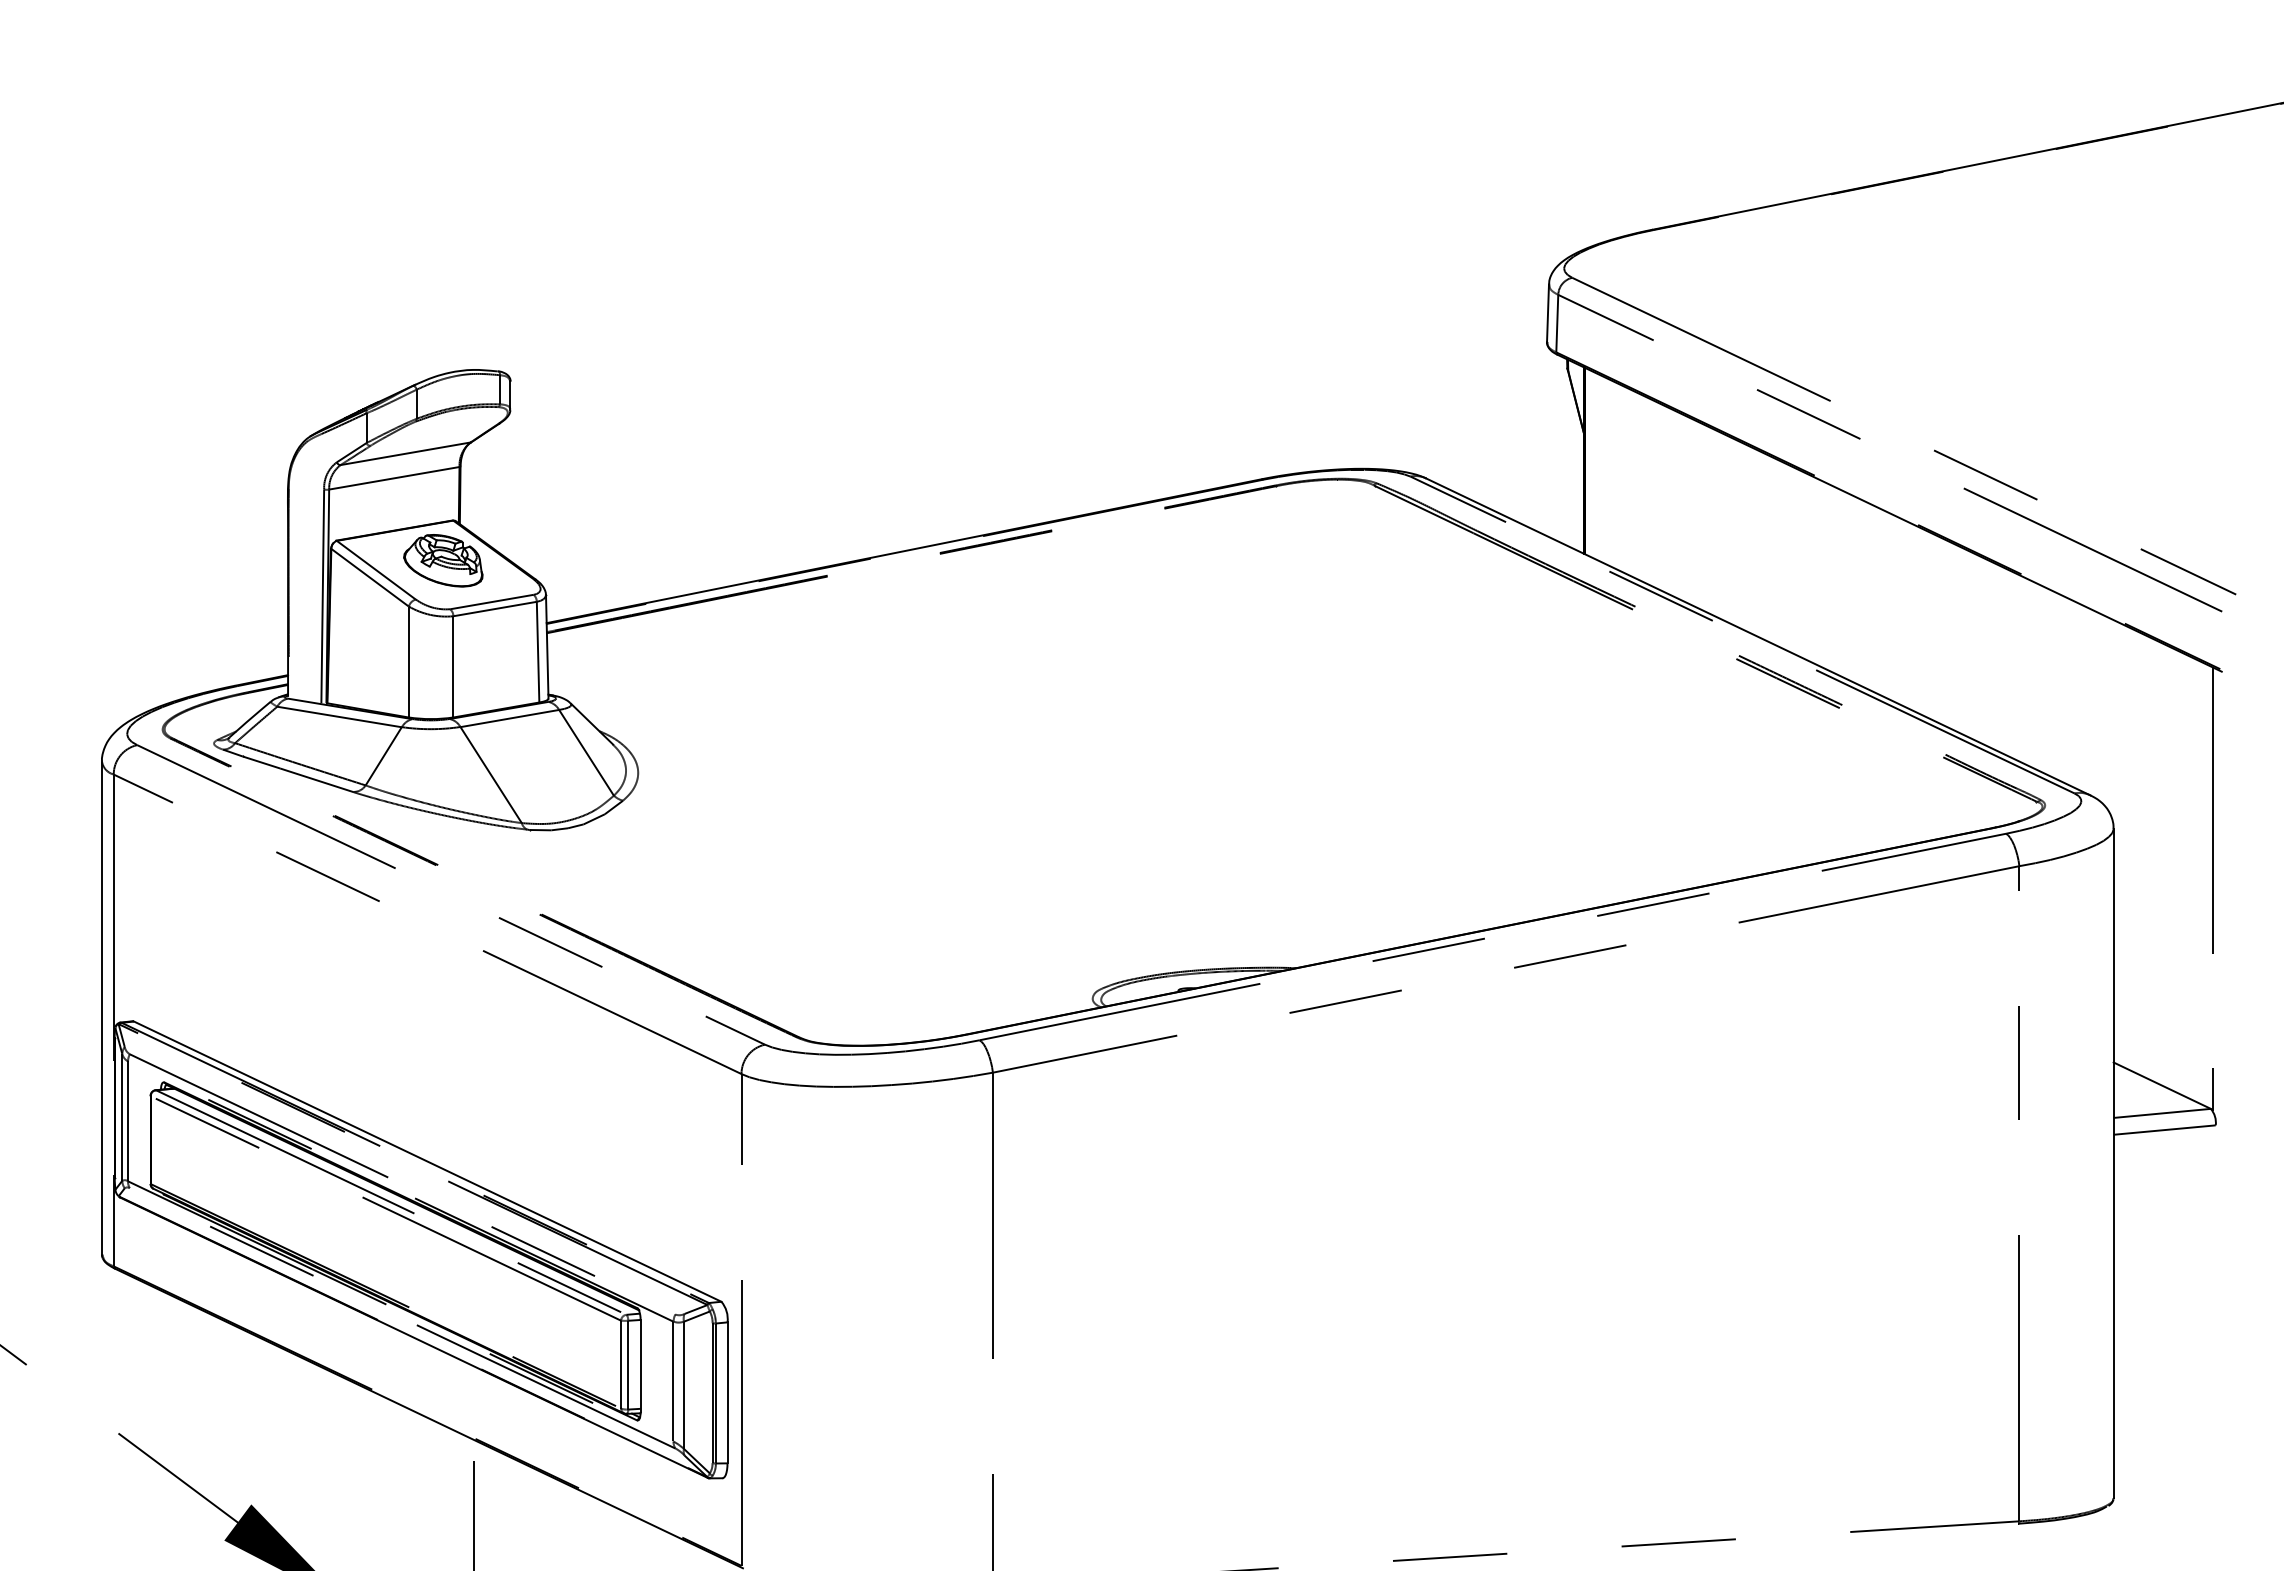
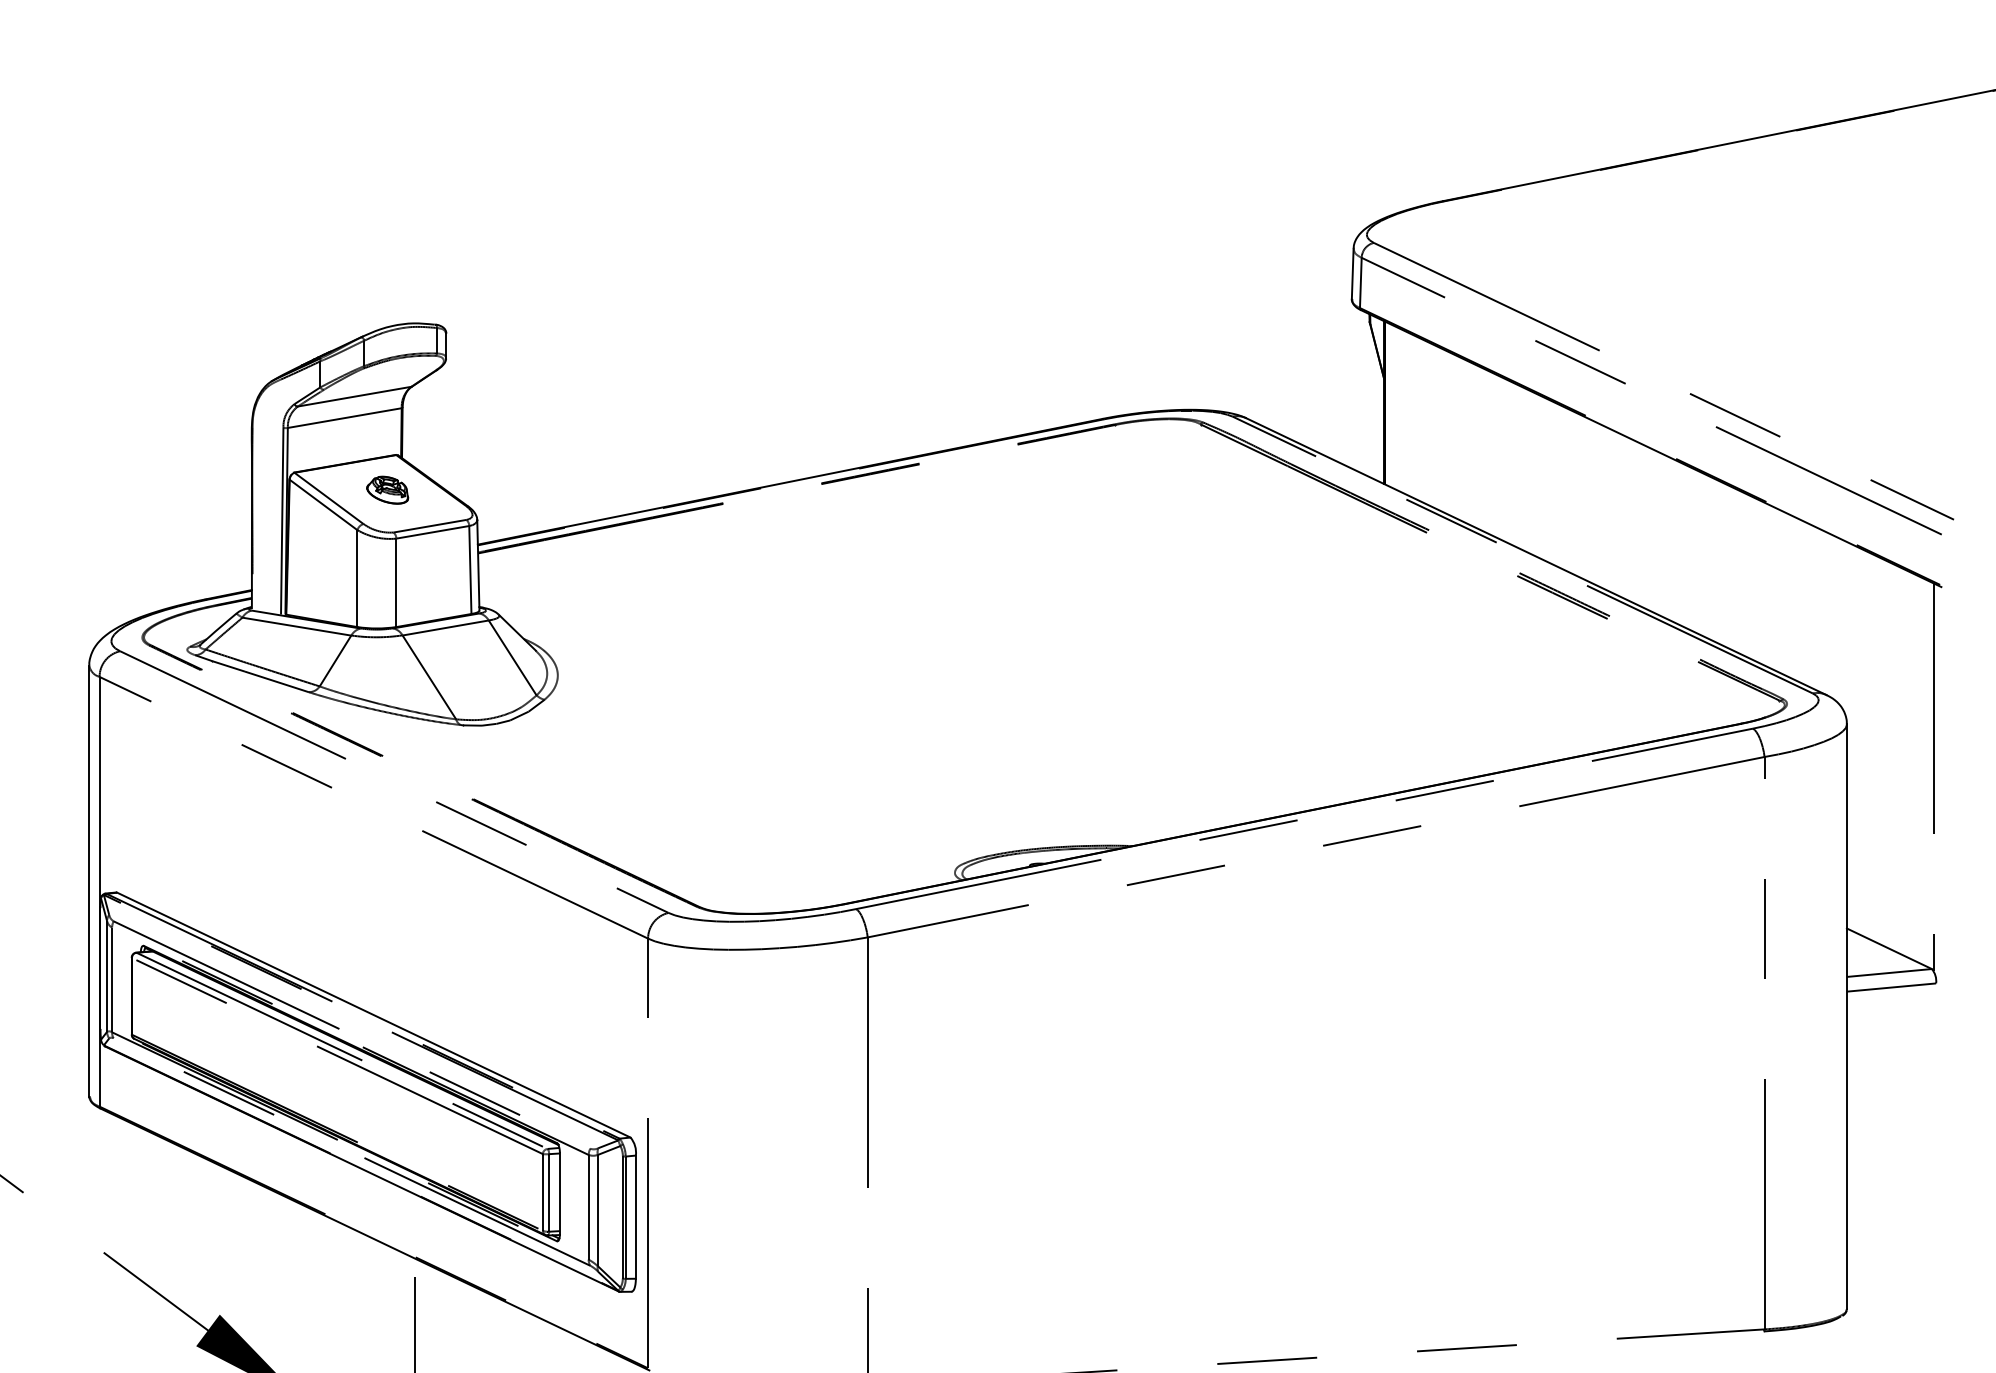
part: (443, 560) -> (387, 489), size x0.6

